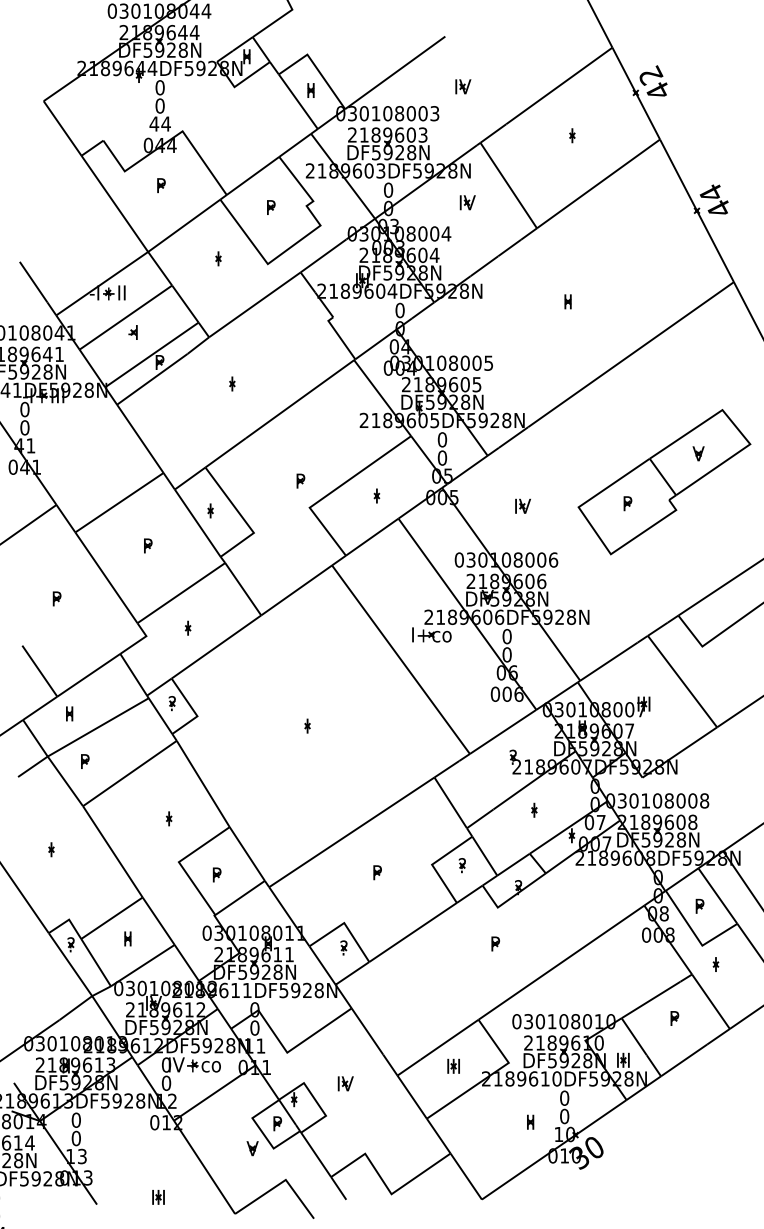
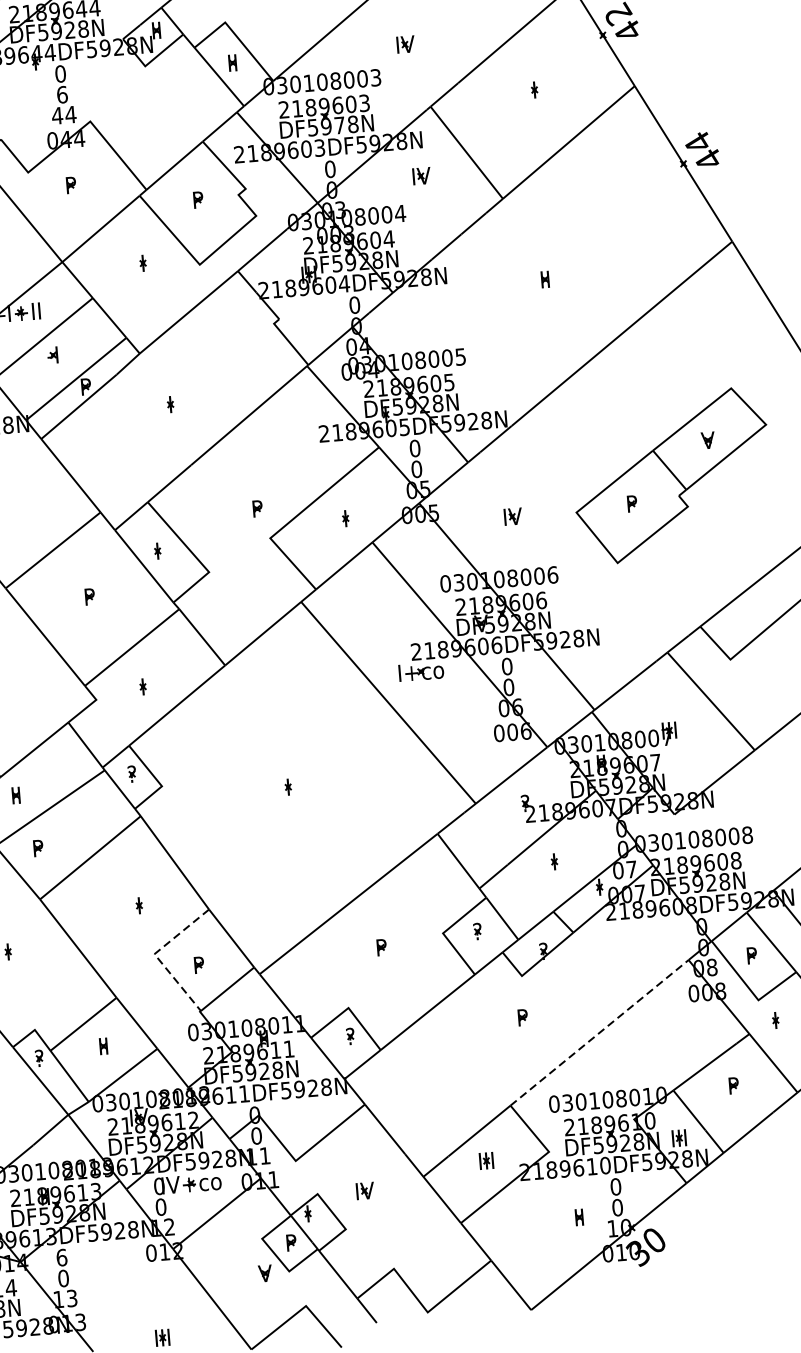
text: (159, 105) -> (61, 94), 0 -> 6
text: (399, 152) -> (339, 125), DF5928N -> DF5978N
line: (179, 862) -> (155, 954), solid -> dashed
line: (561, 962) -> (599, 1032), solid -> dashed
text: (75, 1119) -> (60, 1256), 0 -> 6

